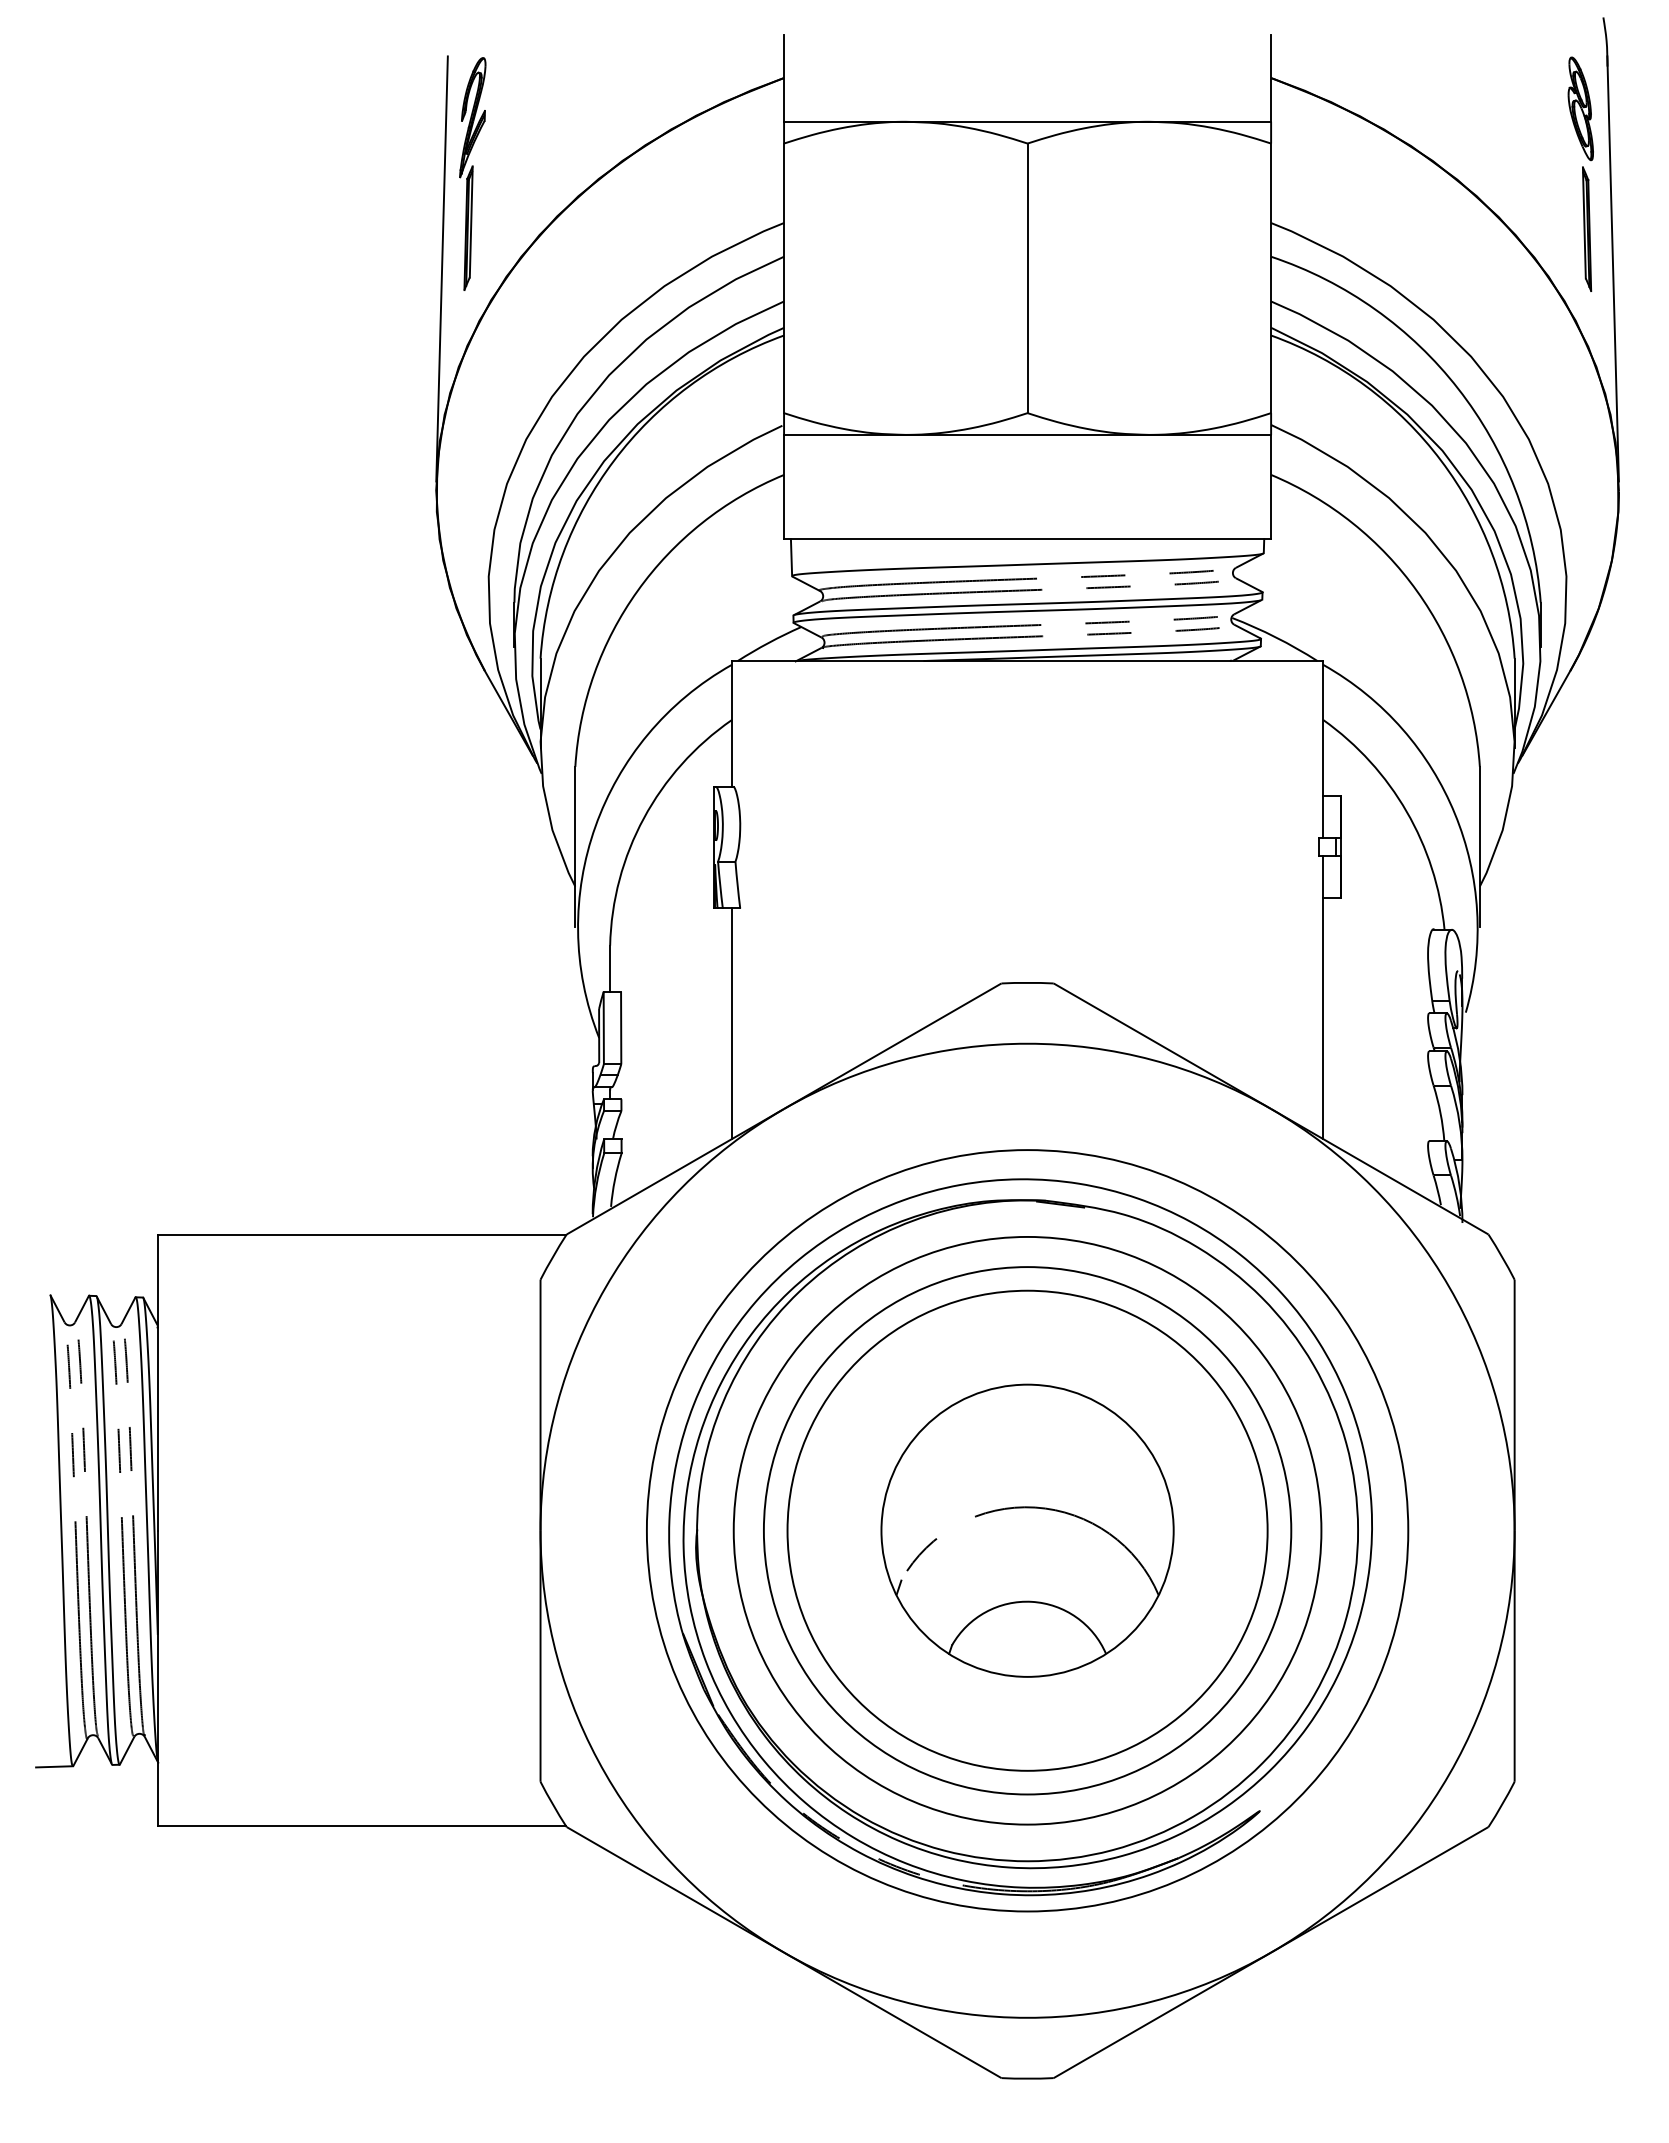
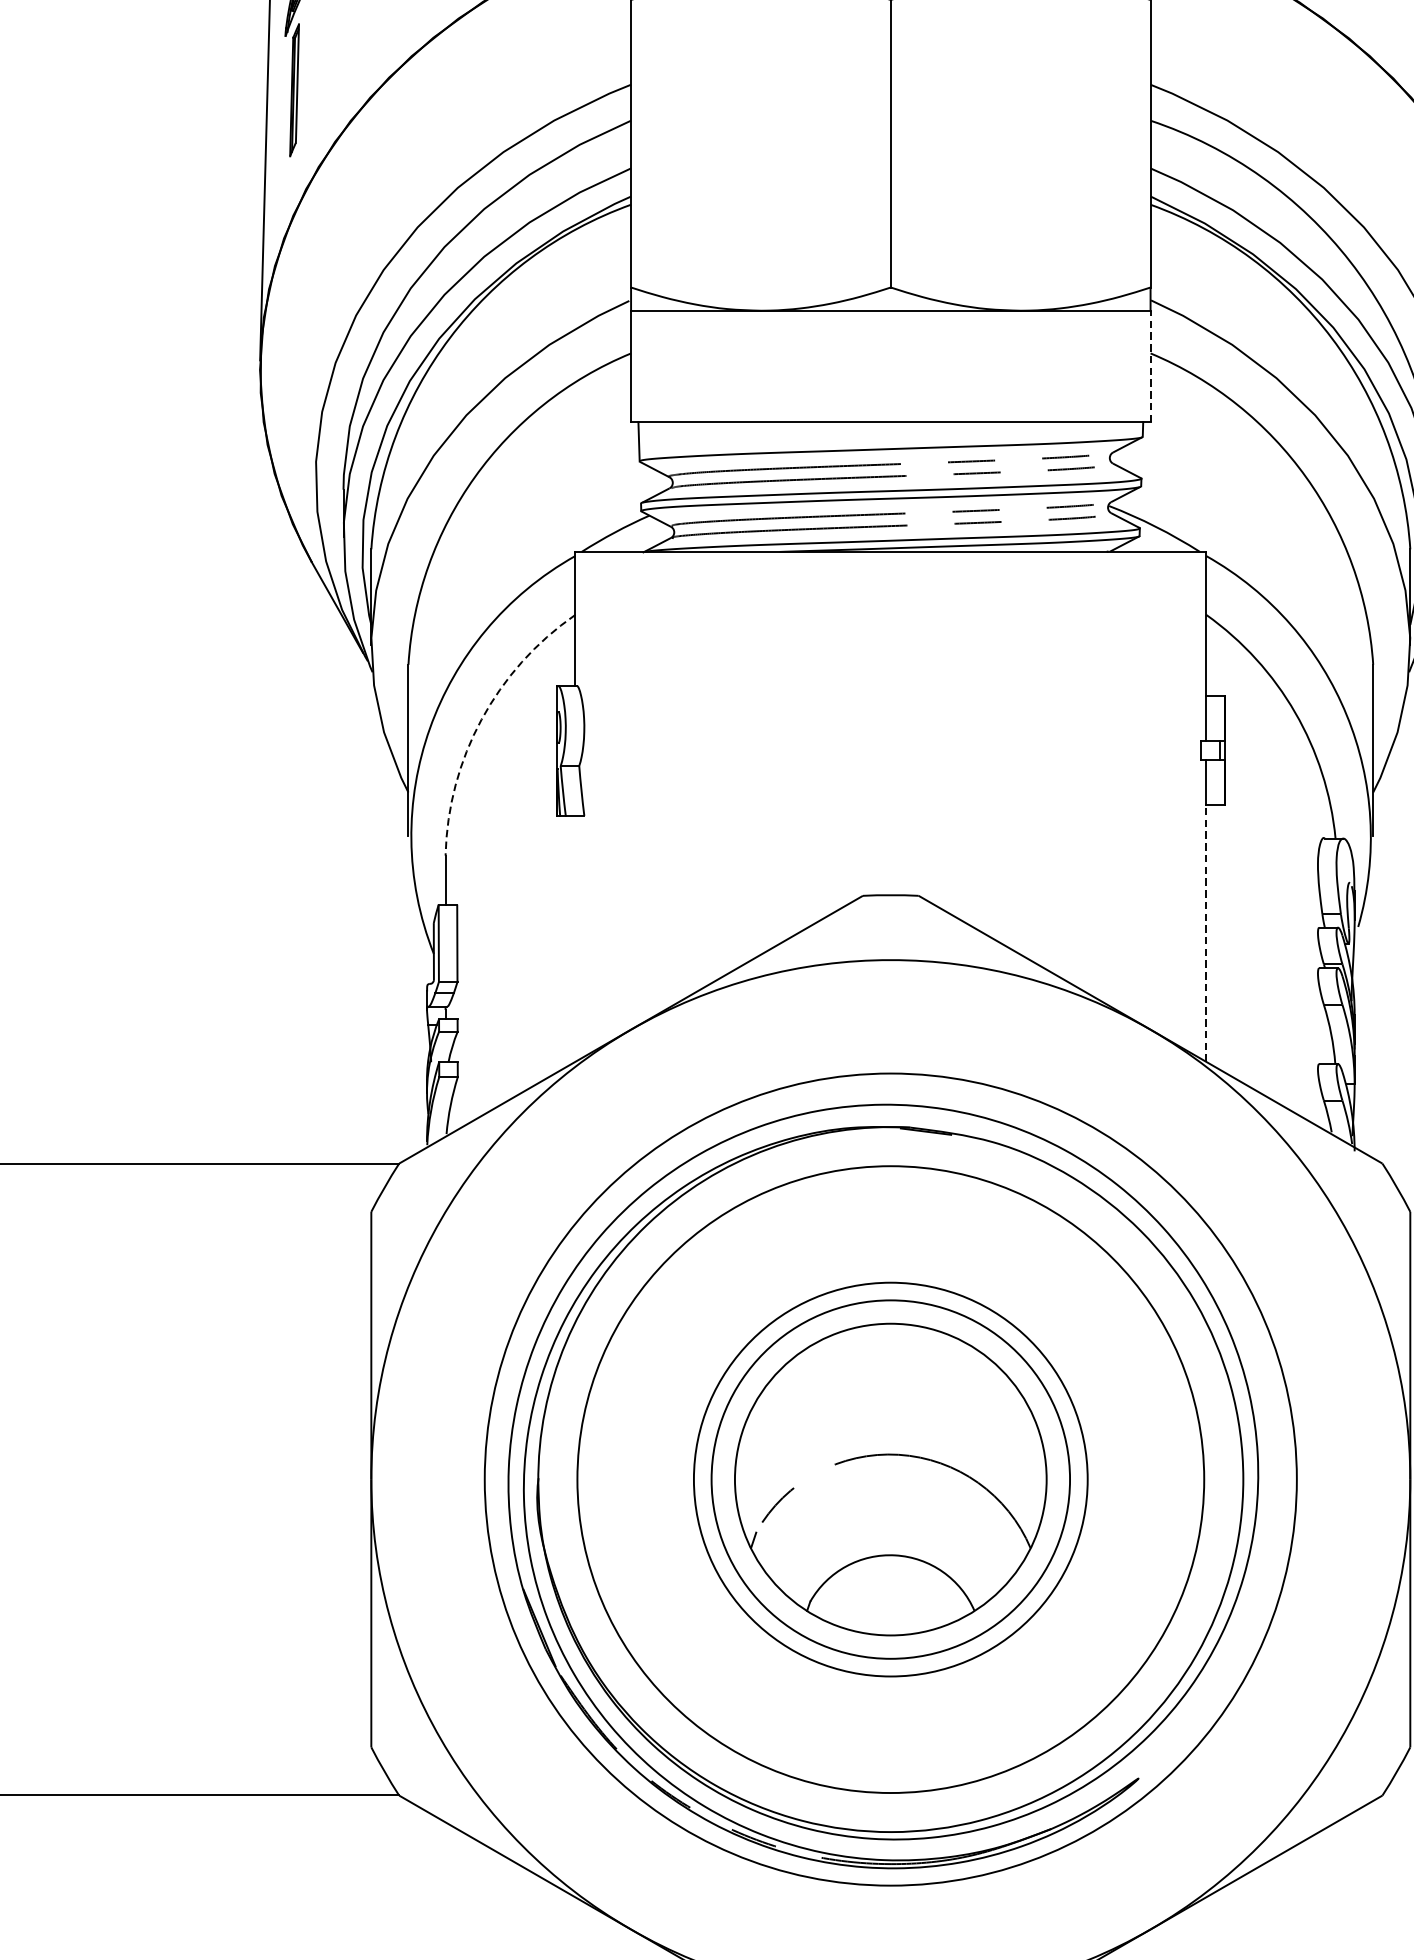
line: (1271, 486) -> (1150, 365), solid -> dashed
arc: (643, 818) -> (481, 719), solid -> dashed
line: (1323, 1018) -> (1206, 933), solid -> dashed
line: (731, 1023) -> (575, 938), removed
circle: (1027, 1530) -> (890, 1479), size x0.7
circle: (1027, 1530) -> (890, 1479), size x0.7

